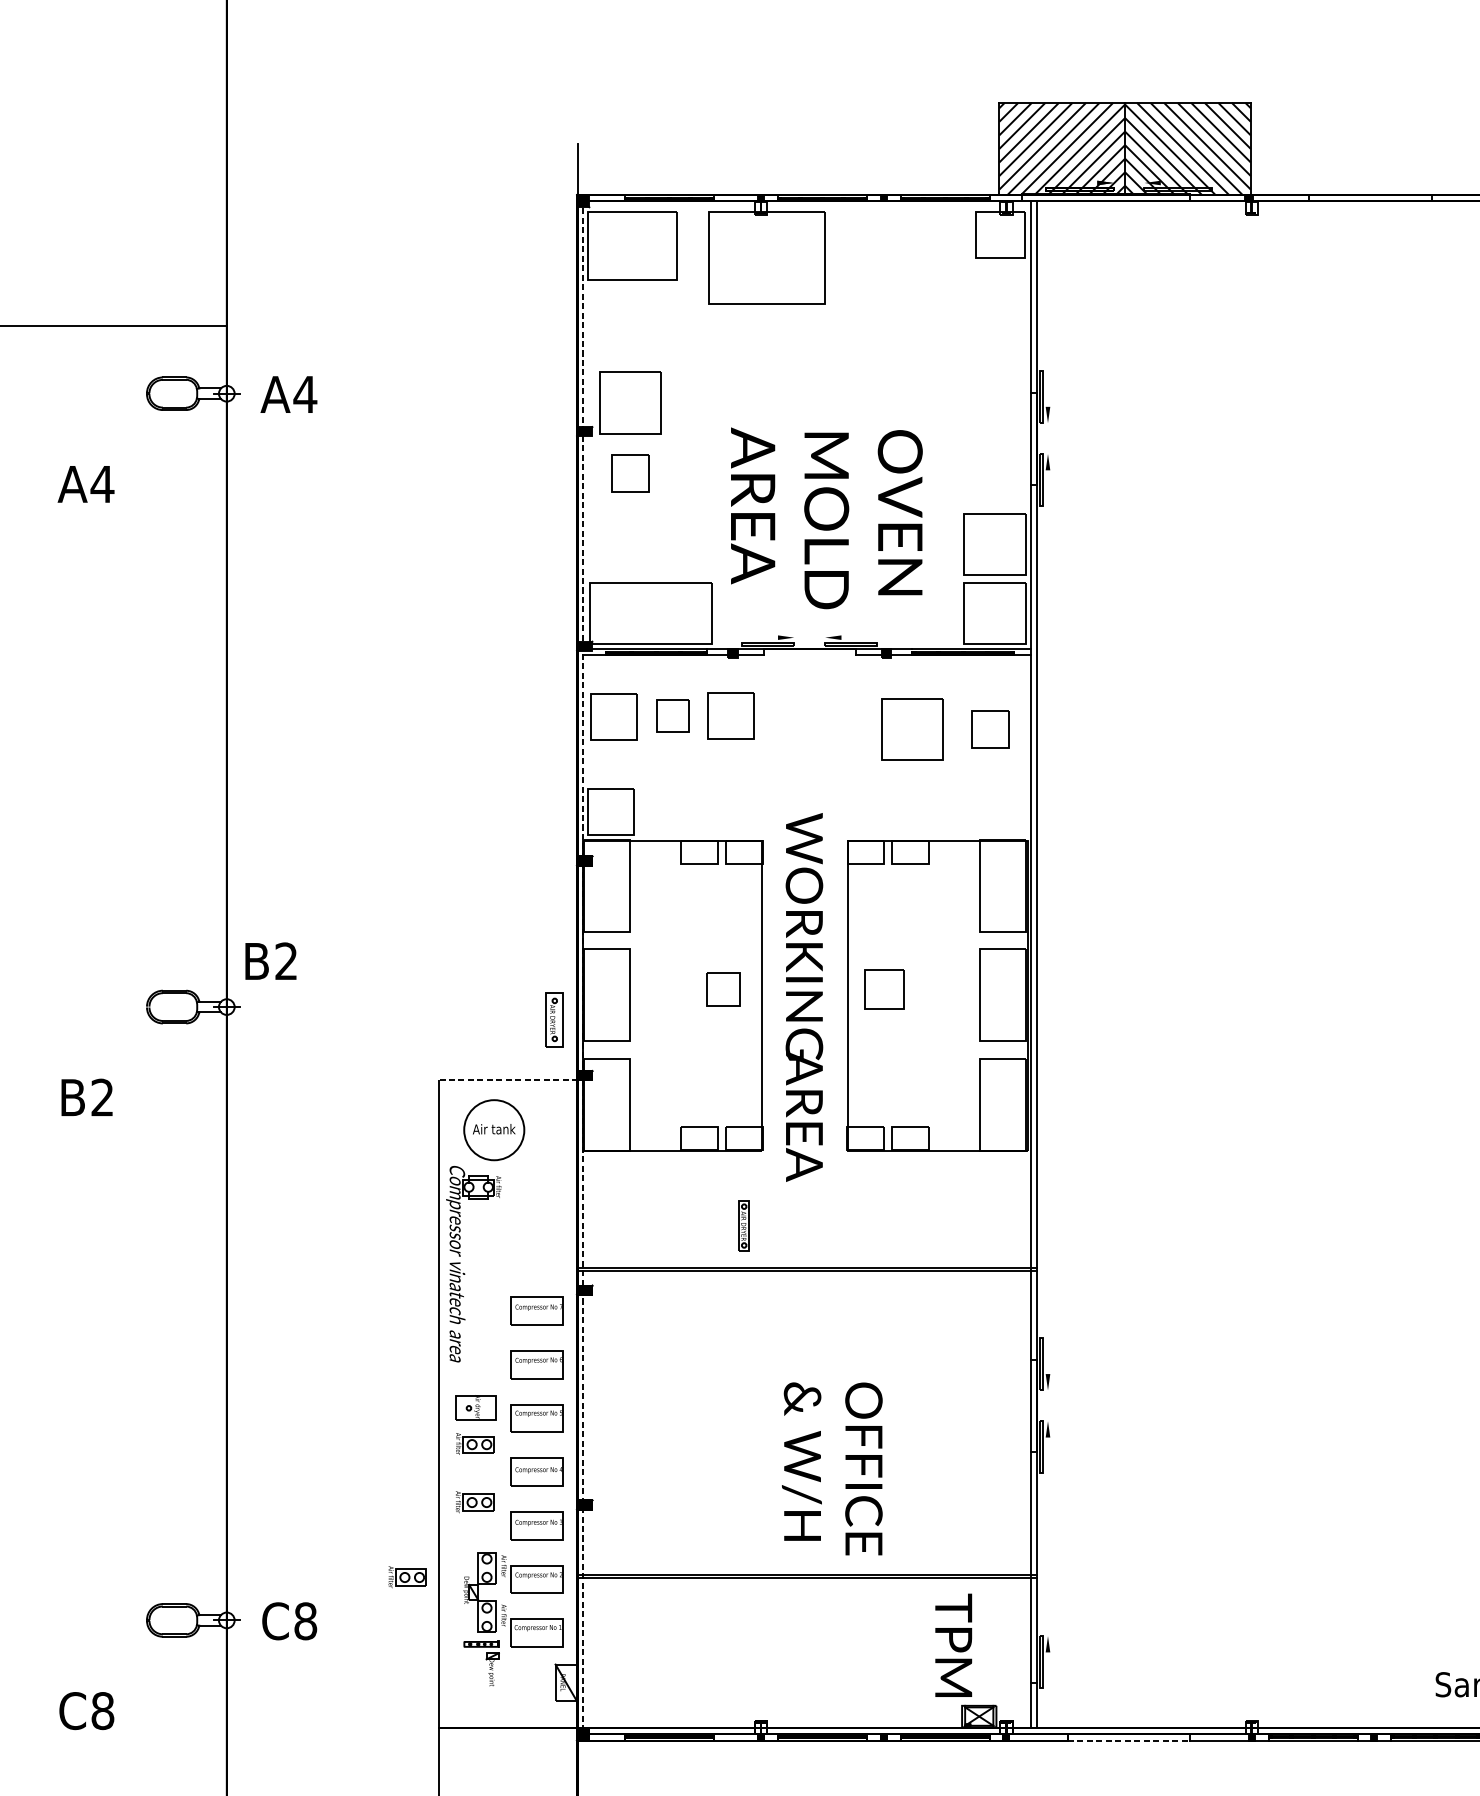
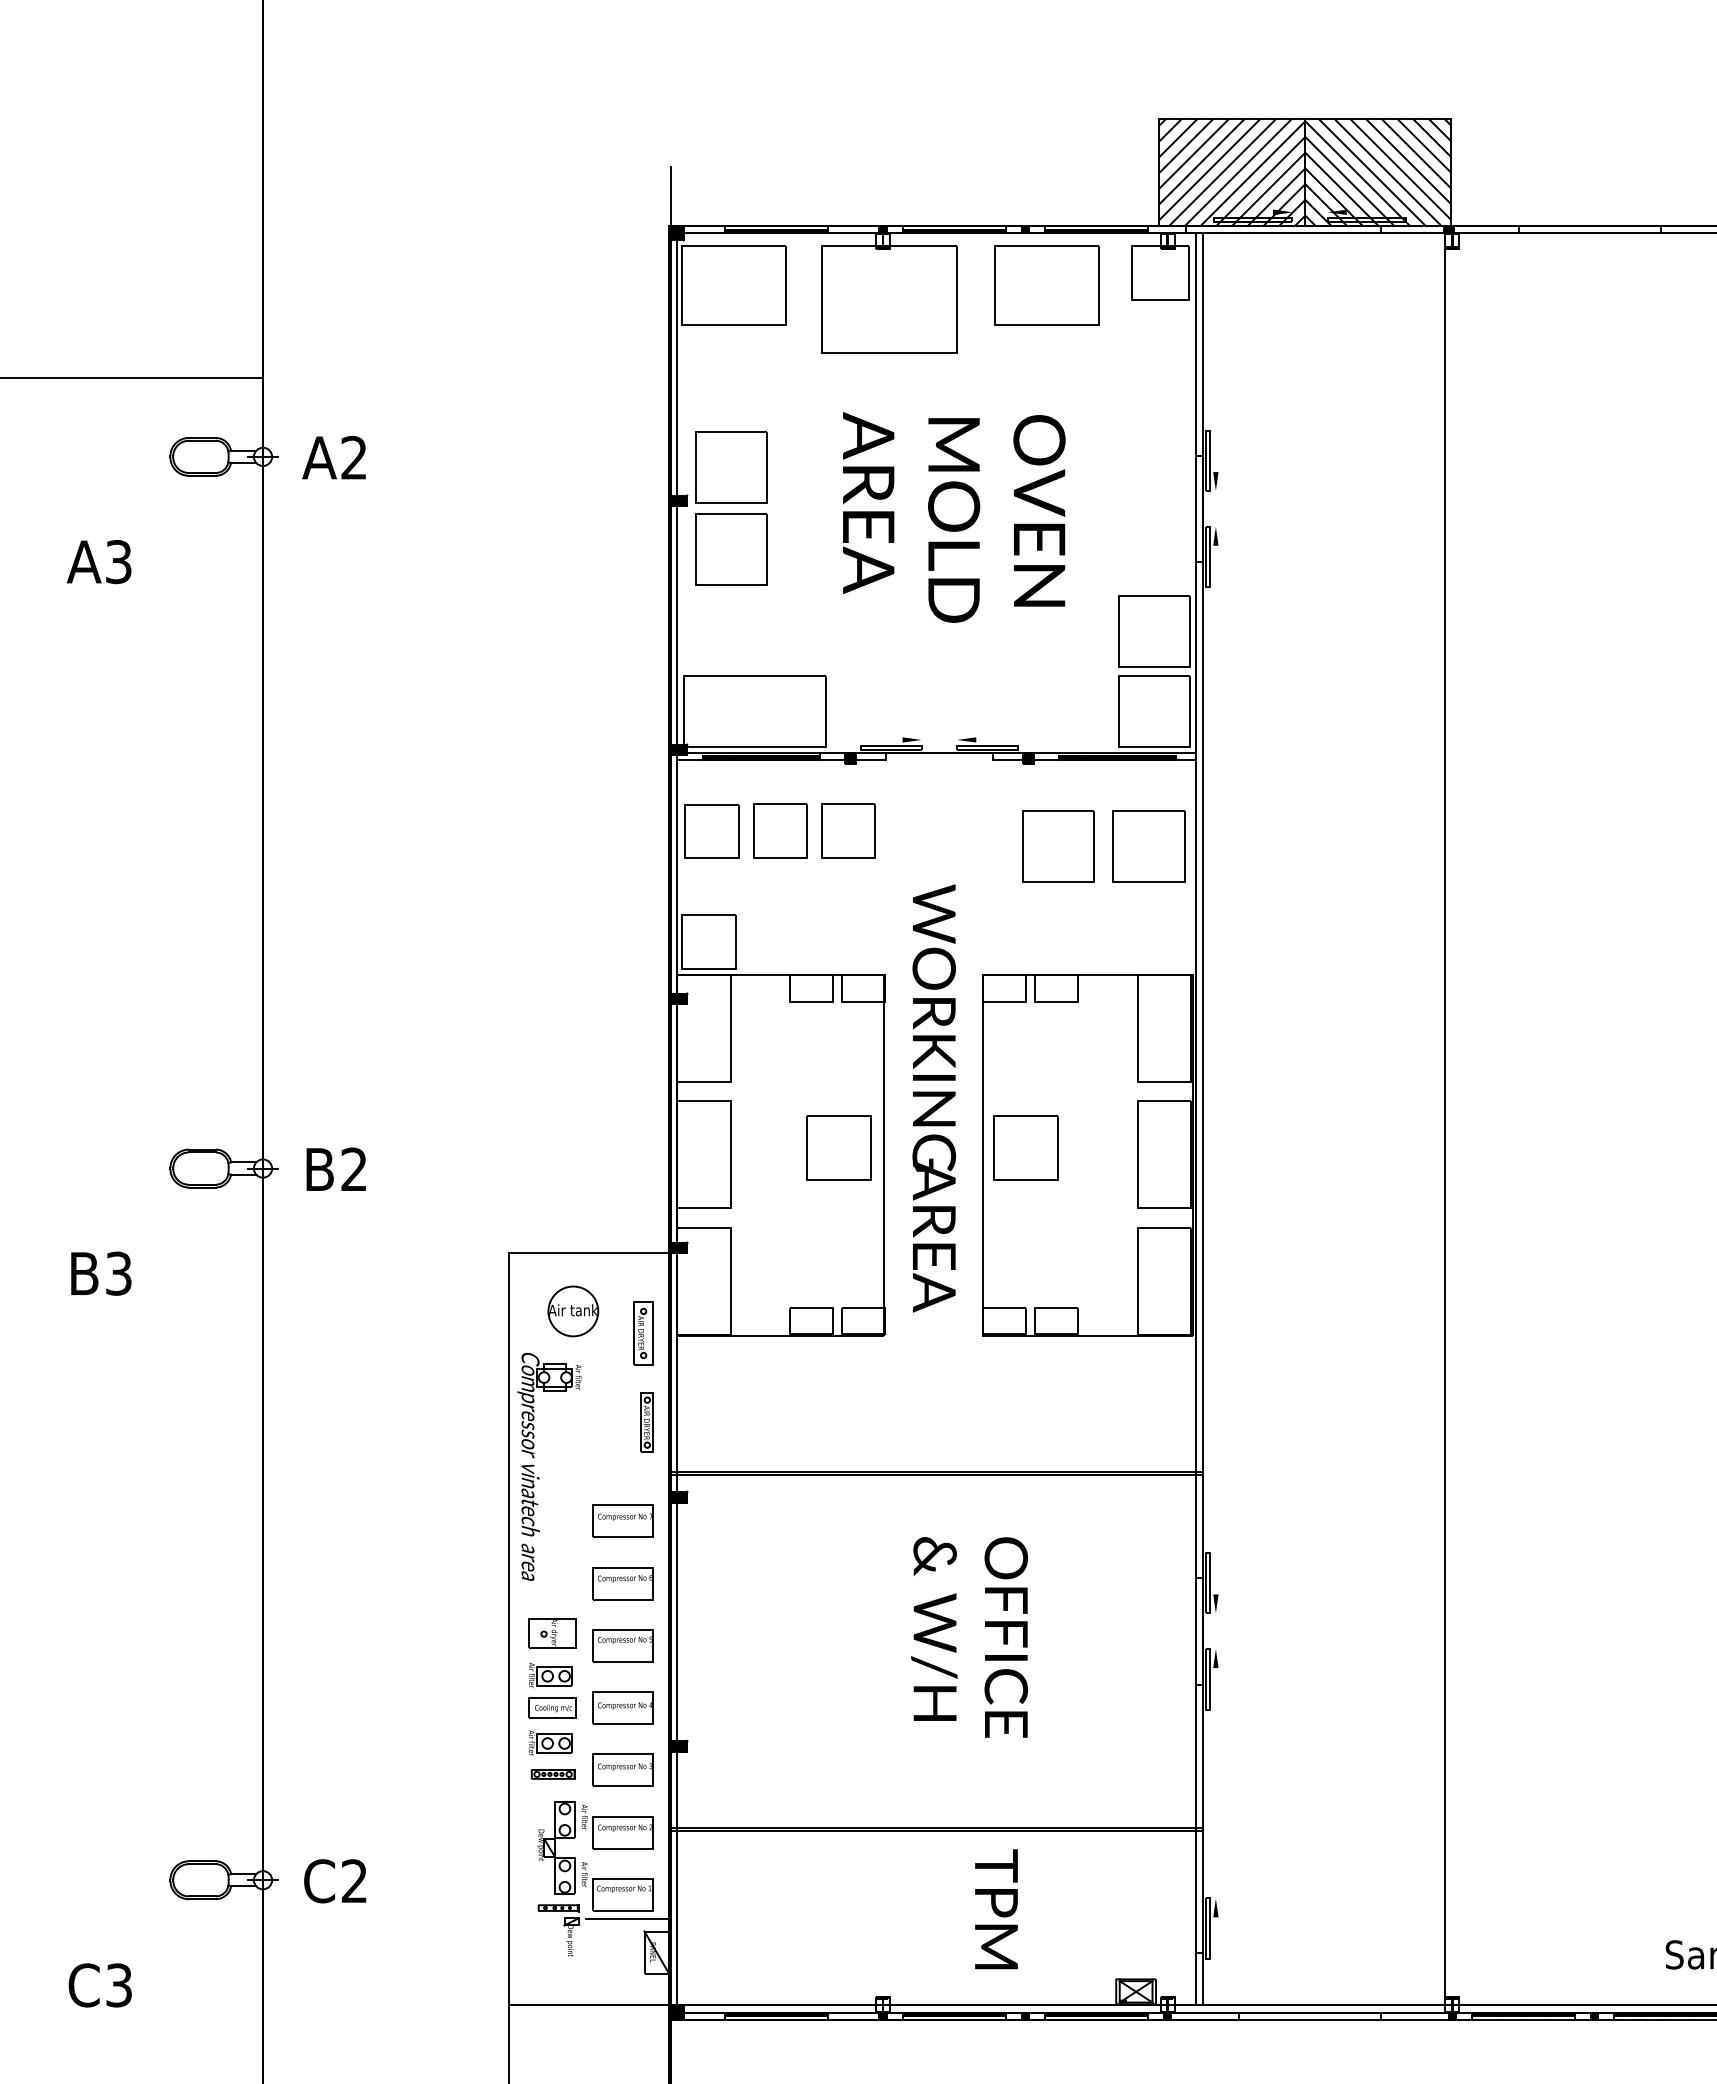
part: (902, 246) -> (1046, 285), added
text: (305, 394) -> (354, 457), A4 -> A2
part: (630, 473) -> (731, 549), size x1.67
text: (102, 484) -> (118, 562), A4 -> A3
text: (827, 518) -> (954, 517), moved
part: (672, 715) -> (780, 830), size x1.43
part: (989, 729) -> (1148, 846), size x1.67
text: (270, 960) -> (335, 1168), moved
line: (583, 967) -> (676, 1122), dashed -> solid
line: (1245, 967) -> (1445, 1122), added
part: (722, 988) -> (838, 1147), size x1.67
part: (883, 988) -> (1025, 1147), size x1.43
text: (803, 997) -> (933, 1098), moved
part: (554, 1019) -> (643, 1333), moved
line: (509, 1080) -> (590, 1253), dashed -> solid
text: (102, 1097) -> (118, 1273), B2 -> B3
circle: (494, 1130) -> (573, 1311), size x0.71
part: (743, 1225) -> (646, 1422), moved
text: (832, 1468) -> (969, 1637), moved
part: (476, 1471) -> (552, 1707), added
part: (476, 1529) -> (552, 1774), added
part: (407, 1576) -> (472, 1829), removed
text: (305, 1621) -> (354, 1881), C8 -> C2
text: (953, 1645) -> (996, 1909), moved
line: (540, 1653) -> (627, 1918), added
text: (103, 1711) -> (119, 1985), C8 -> C3
line: (1129, 1740) -> (1310, 2019), dashed -> solid

